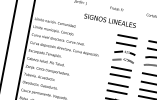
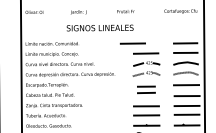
text: (109, 20) -> (99, 27), moved
line: (127, 36) -> (132, 43), moved
part: (120, 72) -> (146, 89), size x0.7

